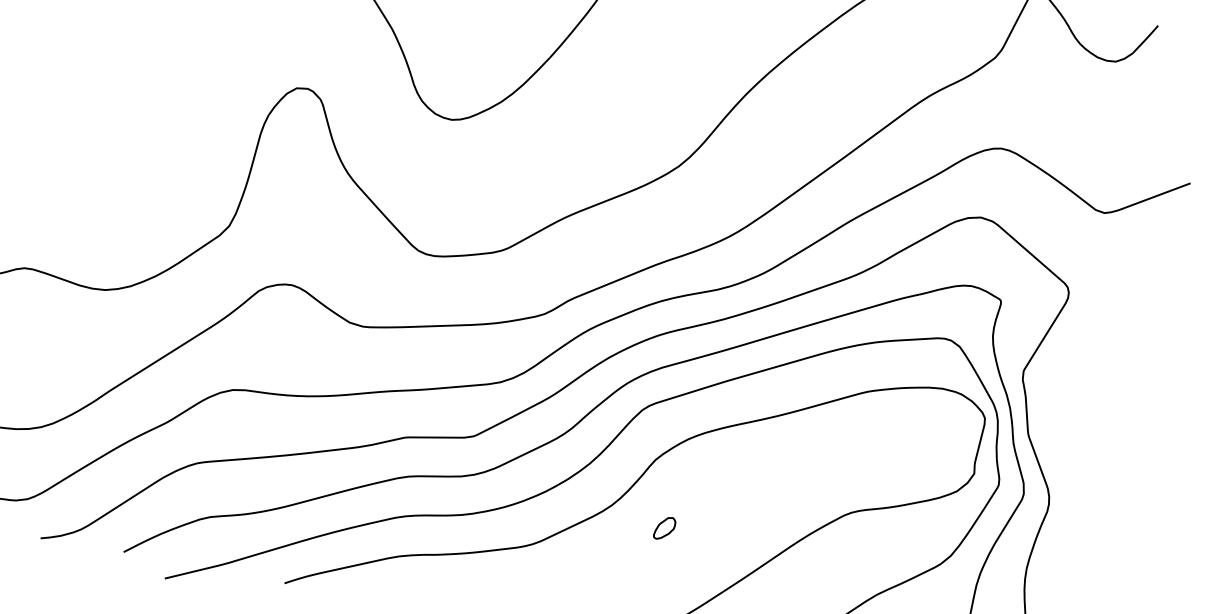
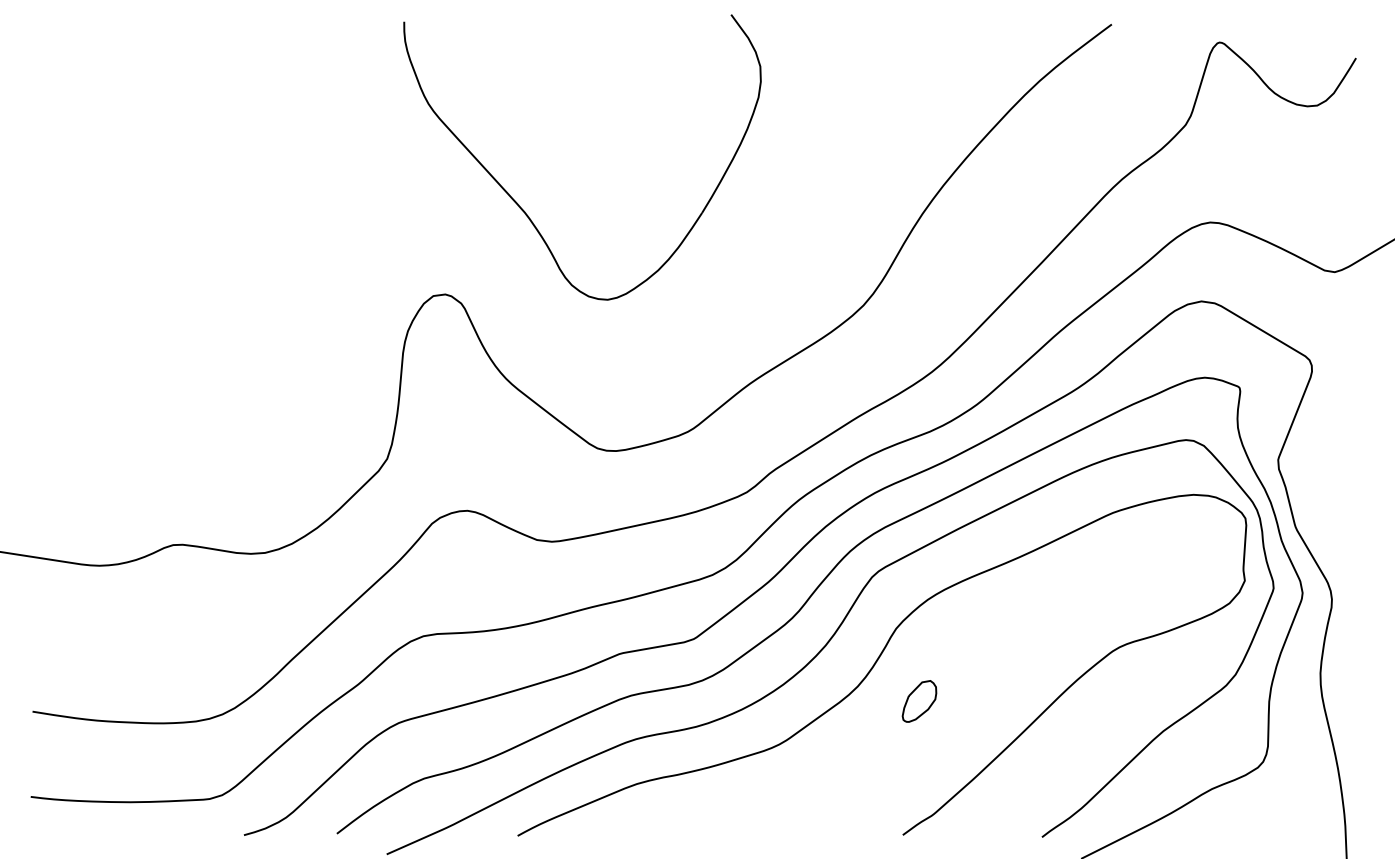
part: (664, 527) -> (919, 700), size x1.6

